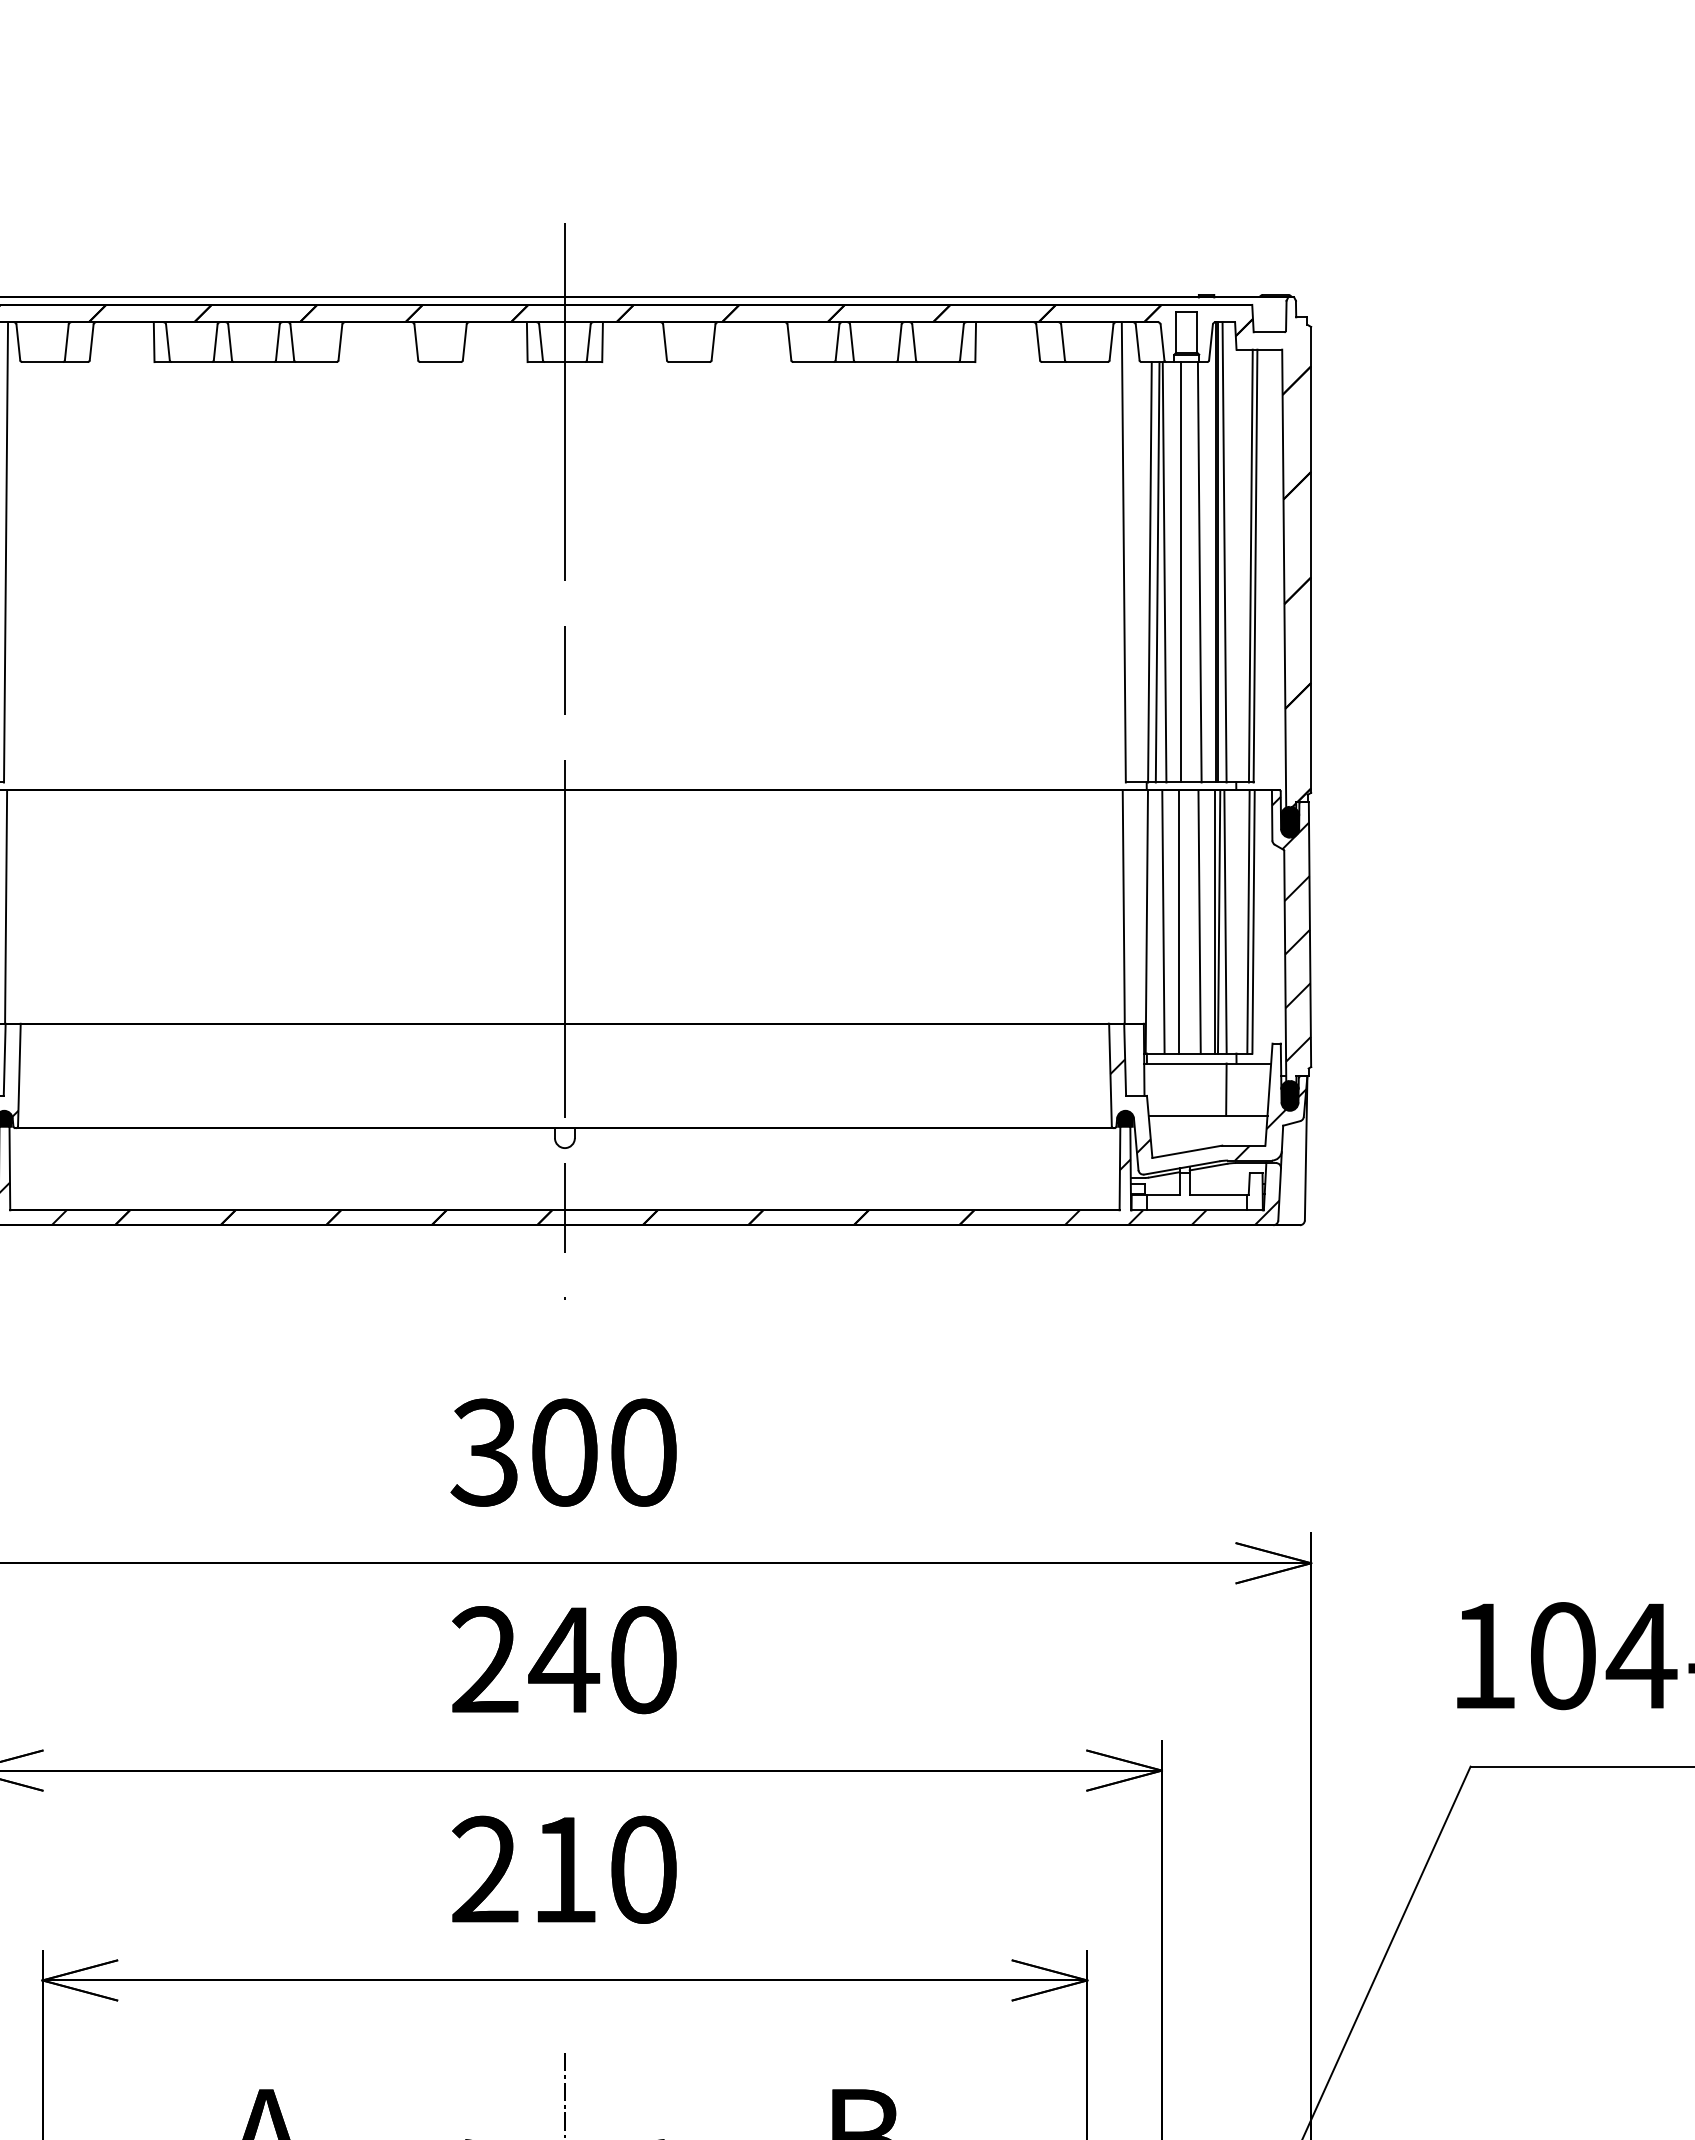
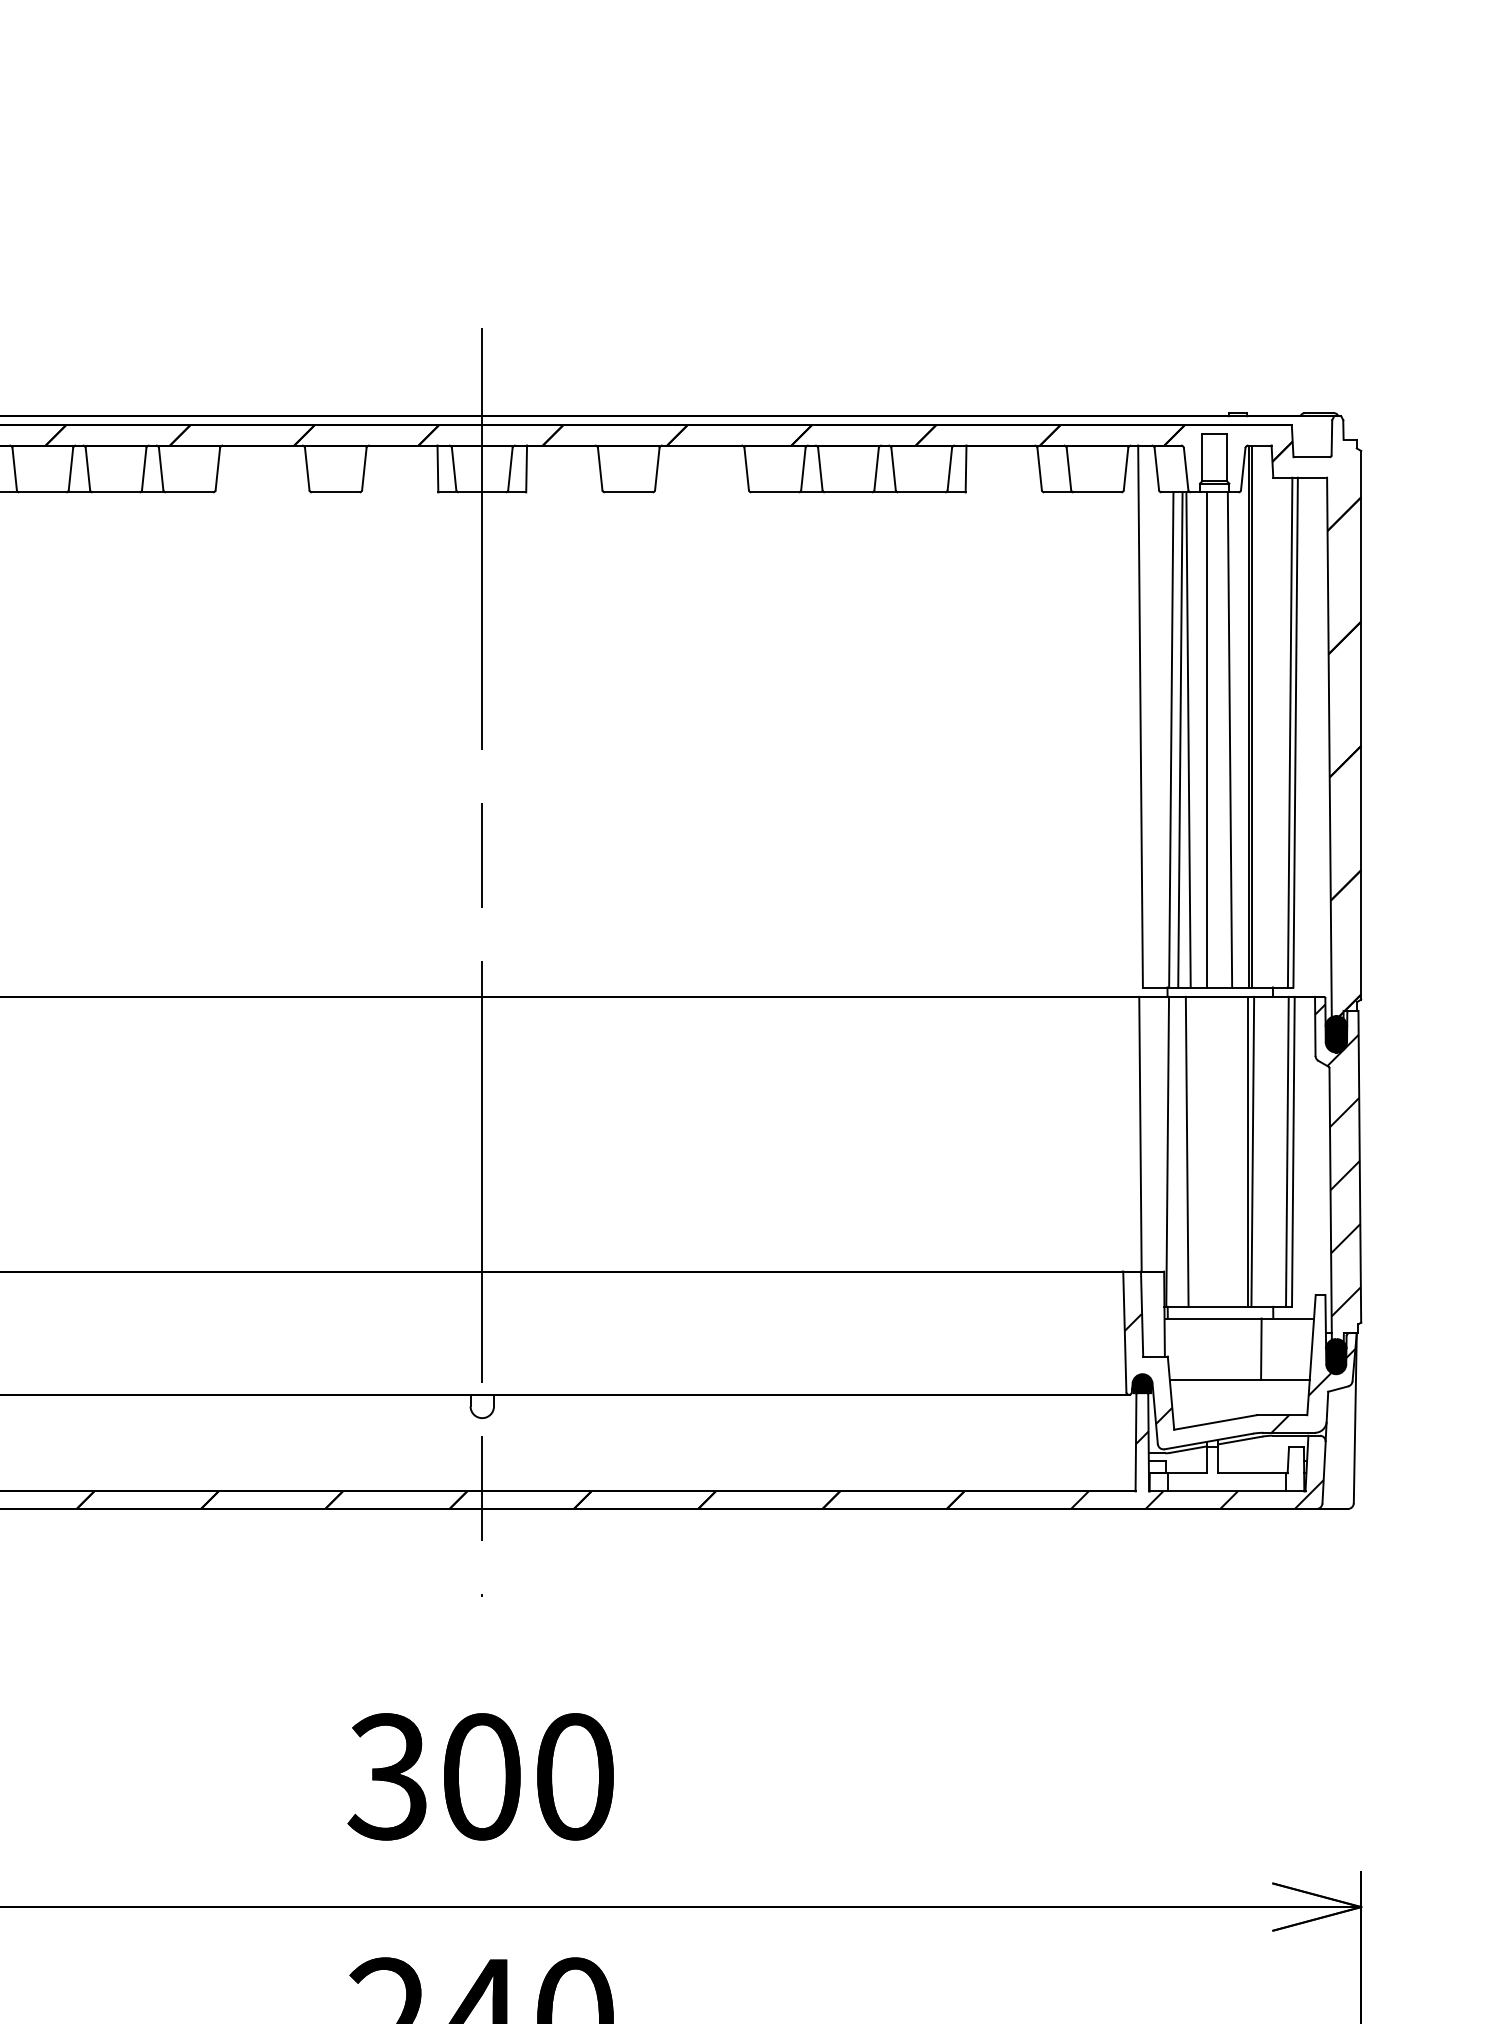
line: (1224, 552) -> (1259, 716), removed
line: (1178, 921) -> (1204, 1151), removed
line: (1199, 921) -> (1229, 1151), removed
line: (1225, 921) -> (1260, 1151), removed

